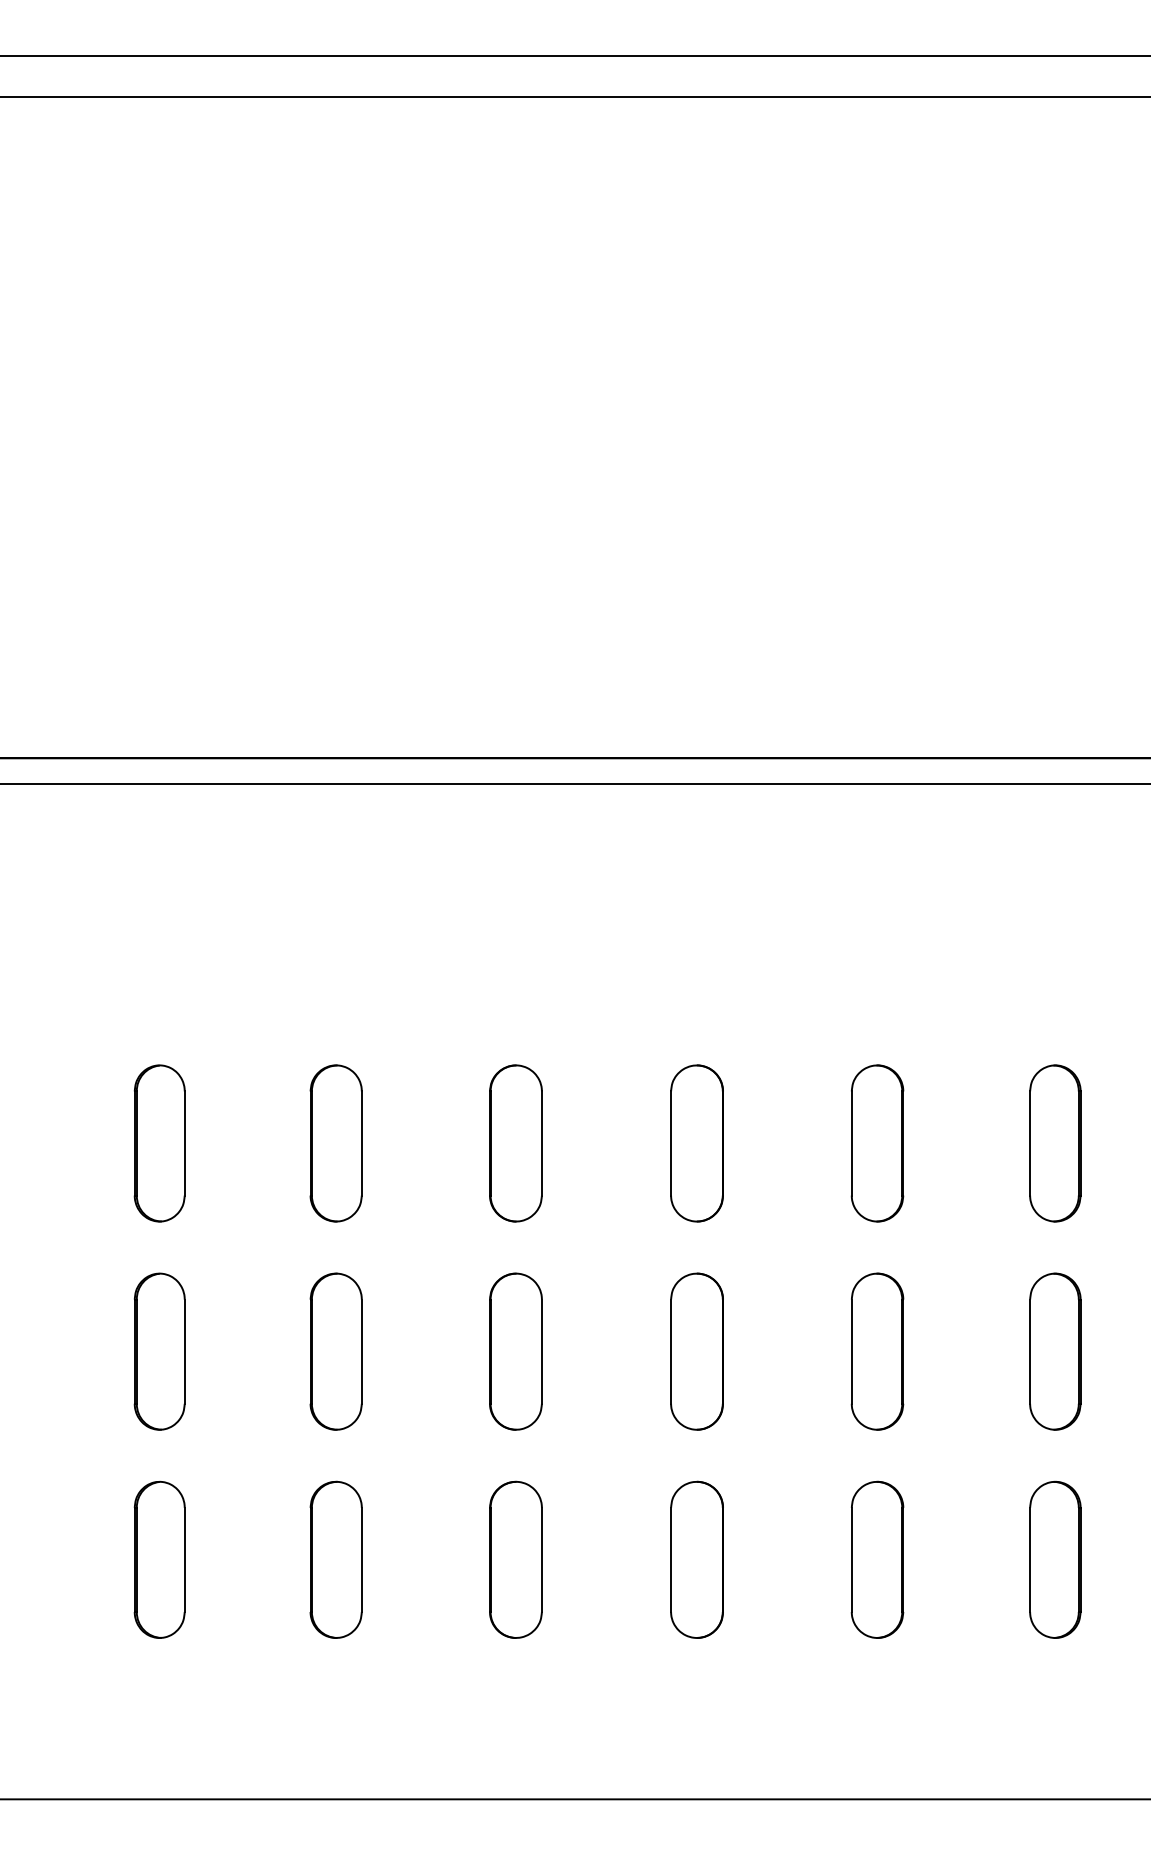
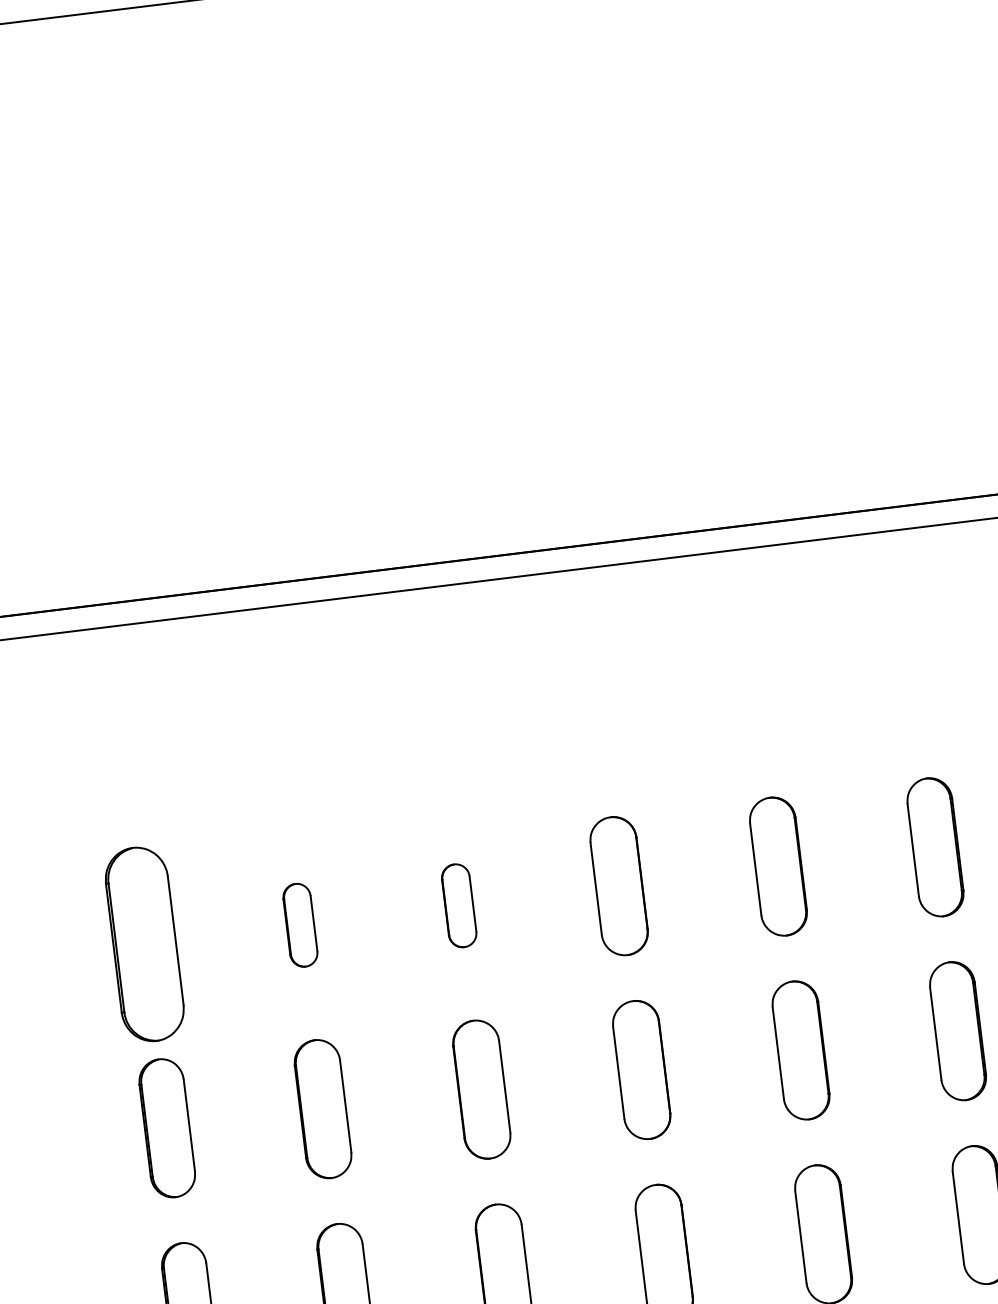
part: (159, 1143) -> (144, 944), size x1.4
part: (335, 1143) -> (299, 925), size x0.6
part: (515, 1143) -> (458, 905), size x0.6

